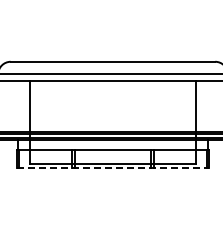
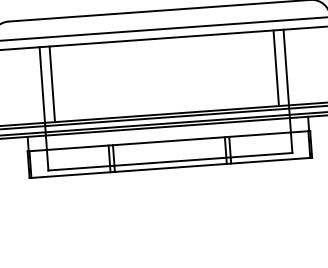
line: (37, 105) -> (52, 83), added
line: (188, 105) -> (275, 67), added
line: (113, 168) -> (171, 168), dashed -> solid

